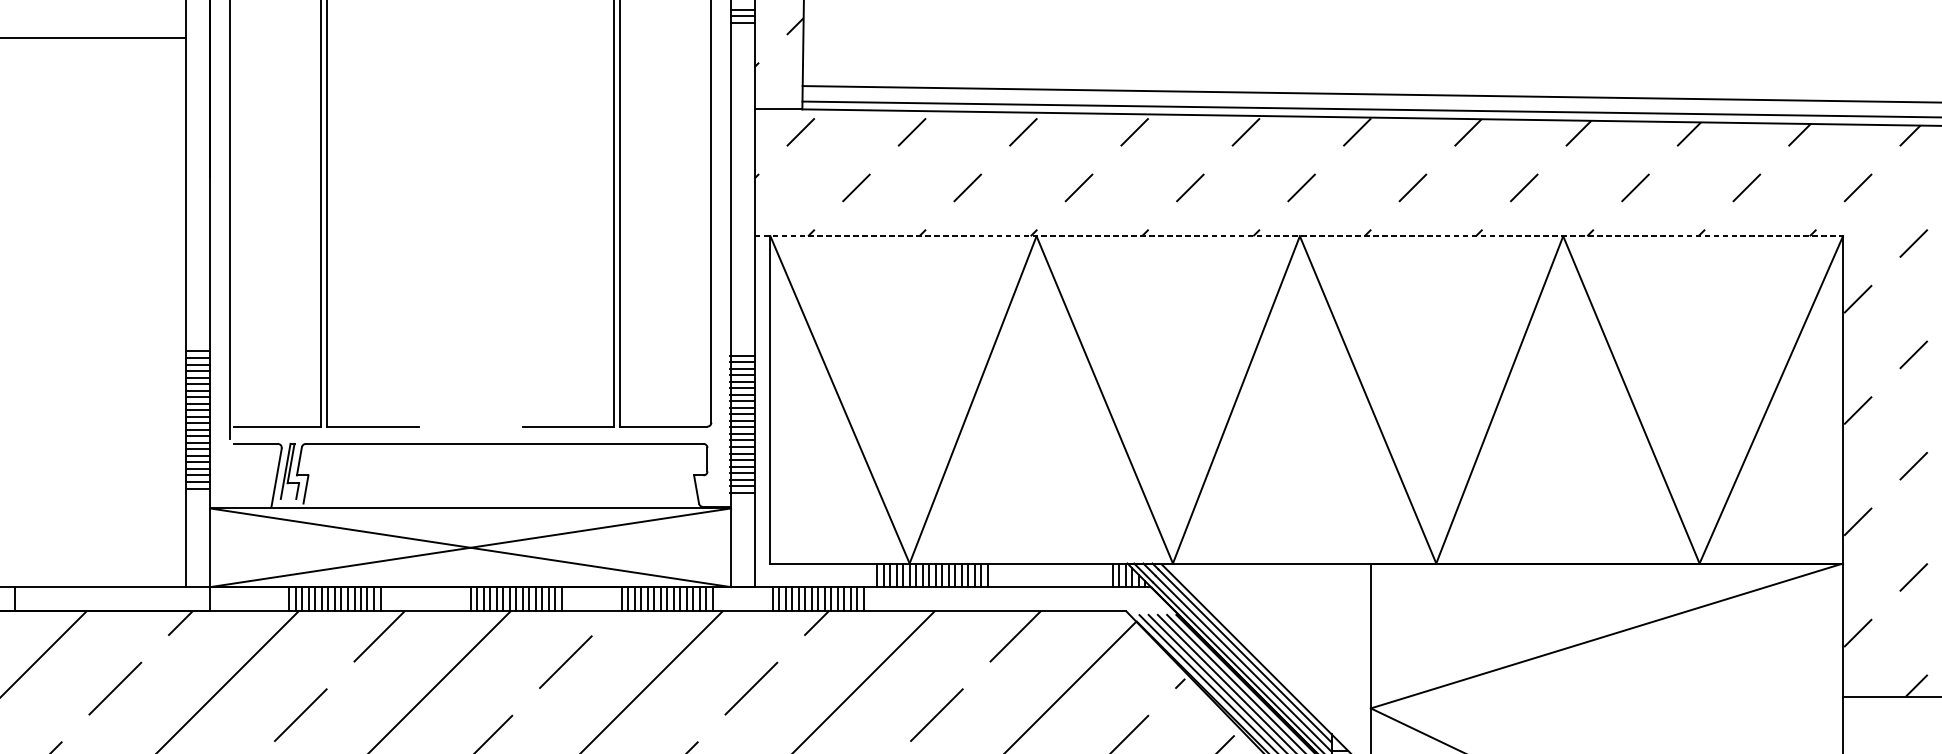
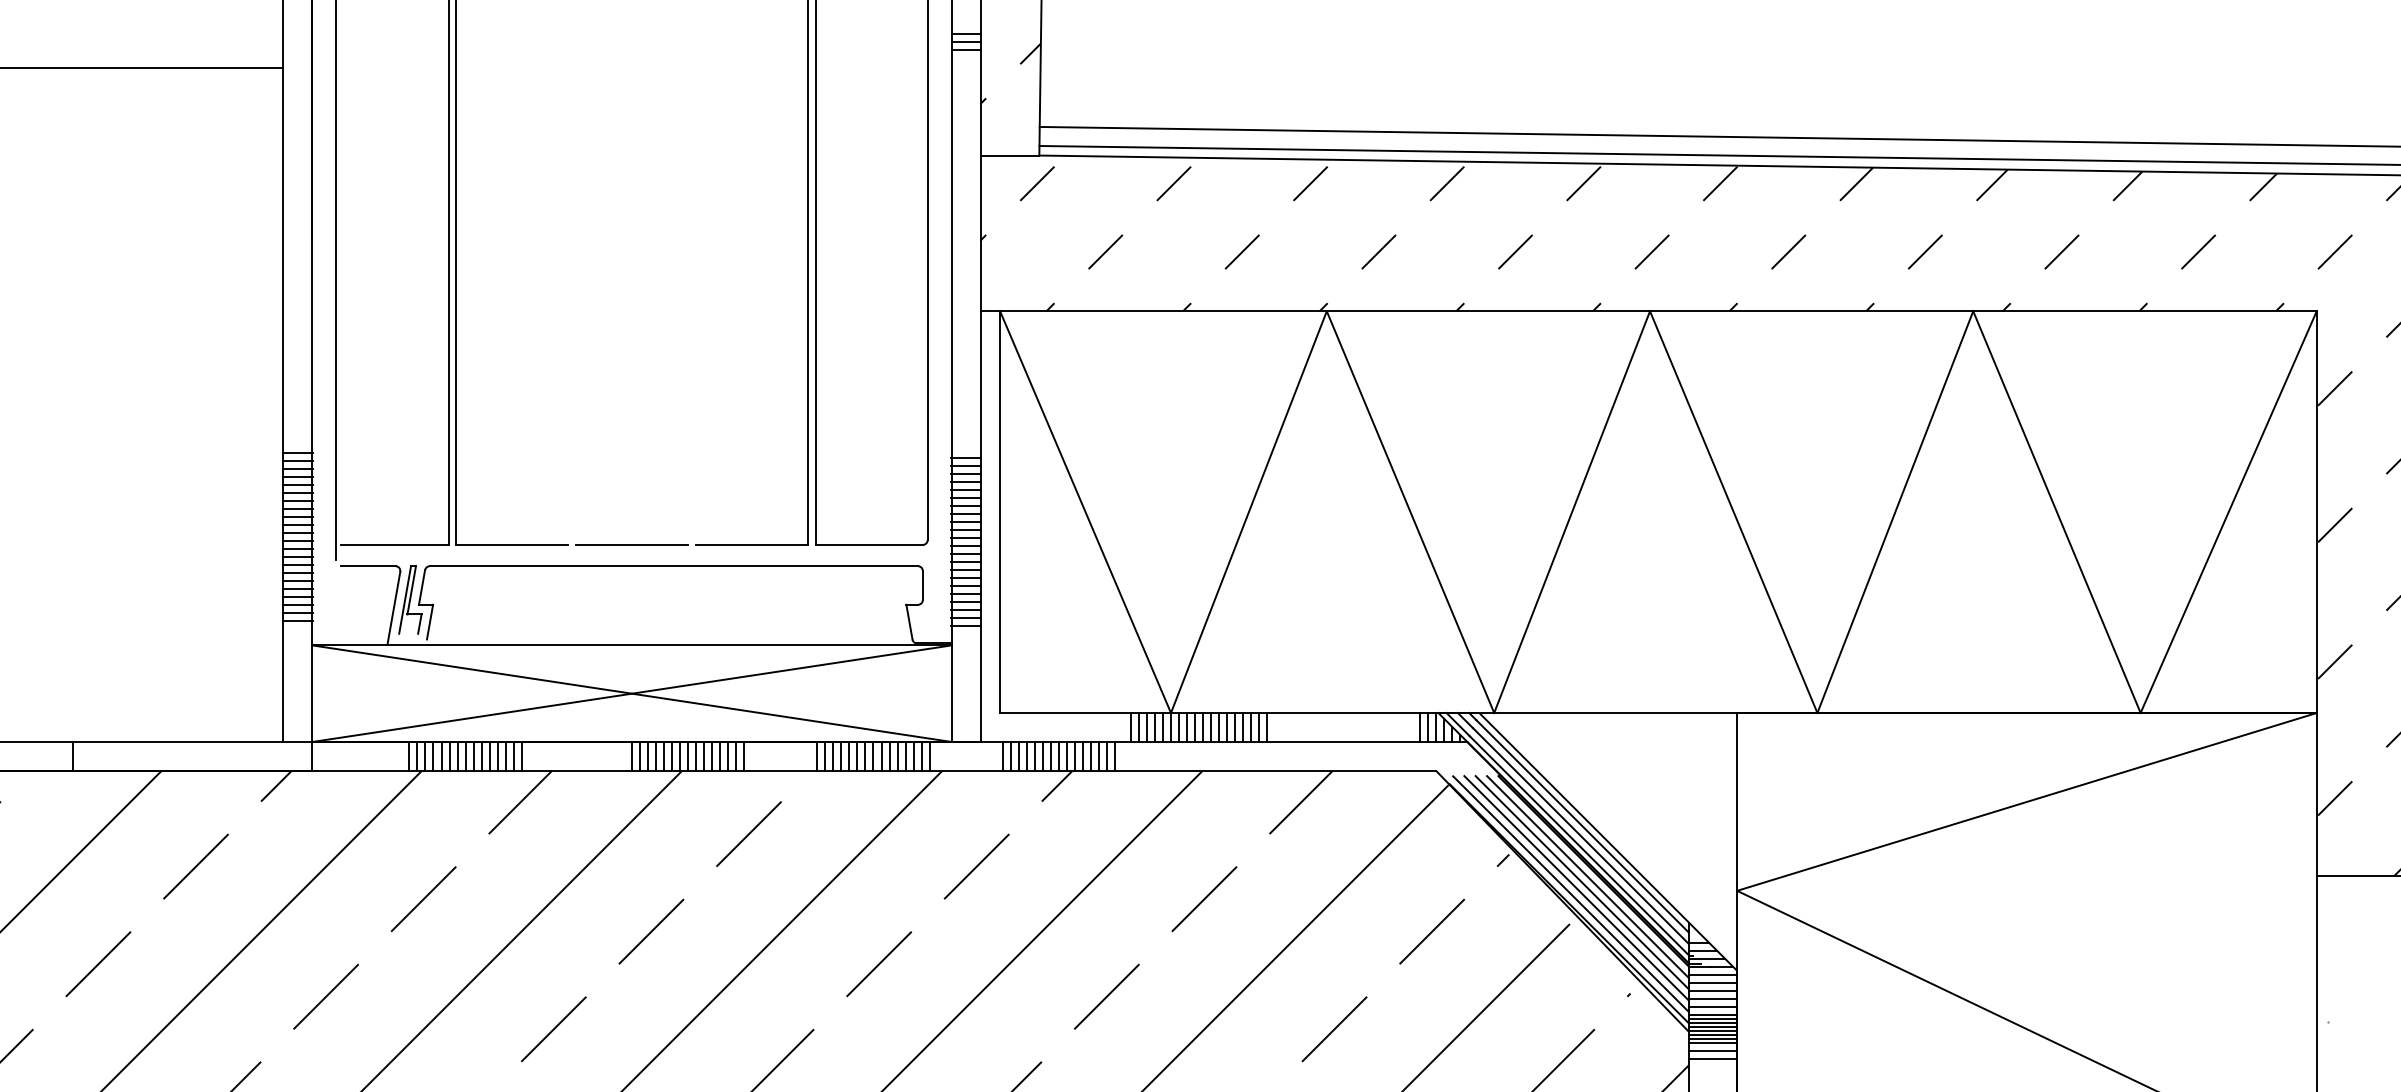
line: (1298, 236) -> (1648, 311), dashed -> solid
line: (470, 426) -> (632, 544), added

